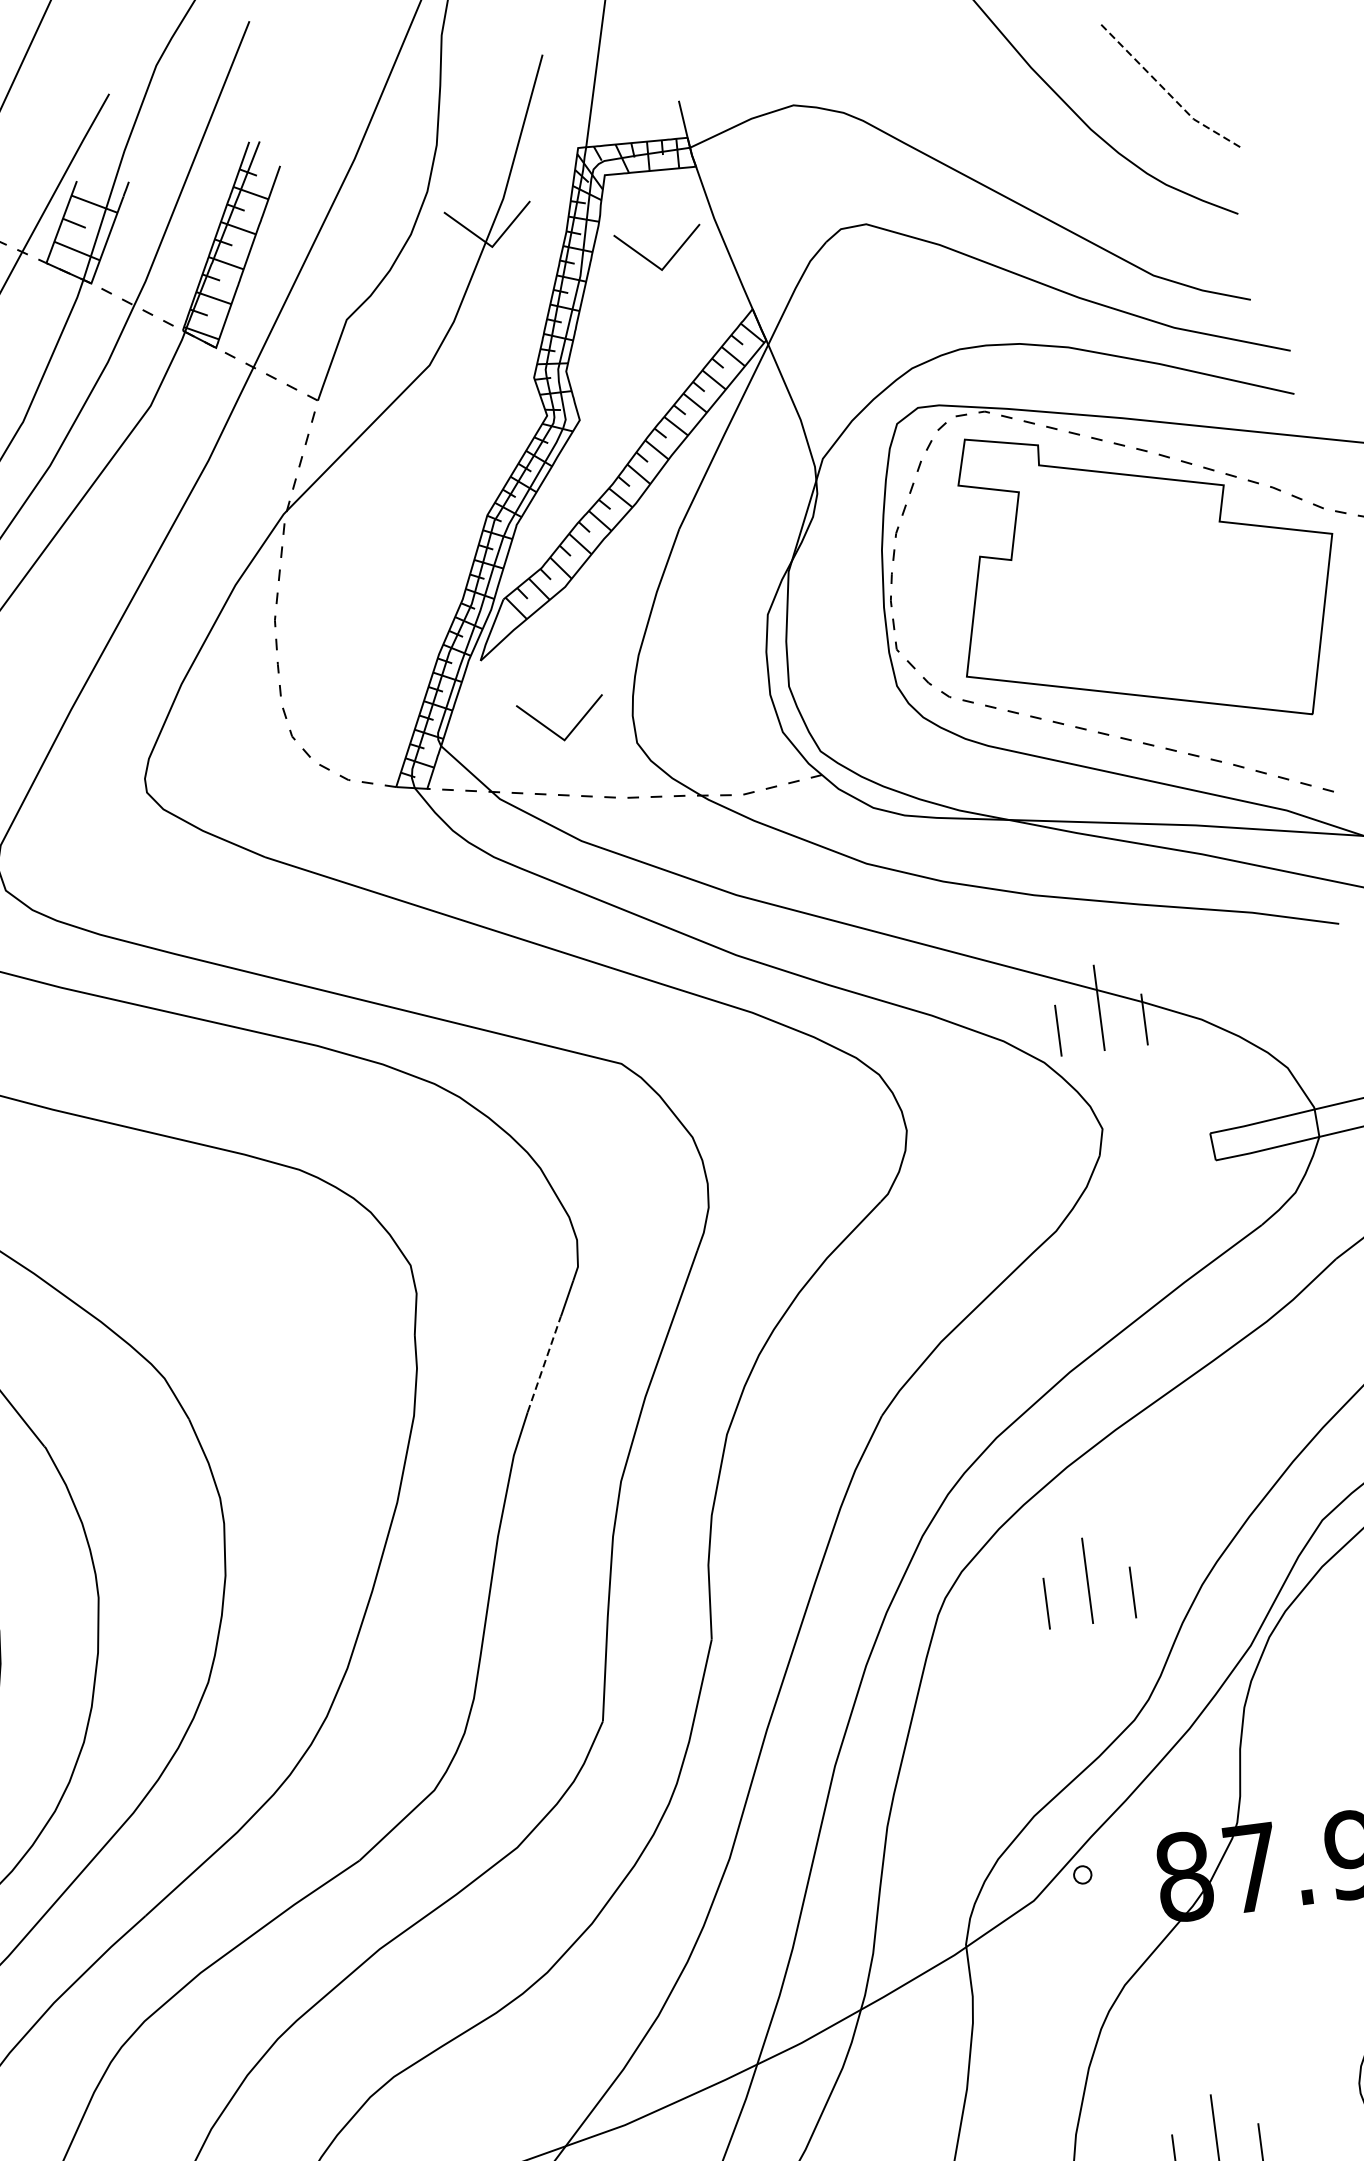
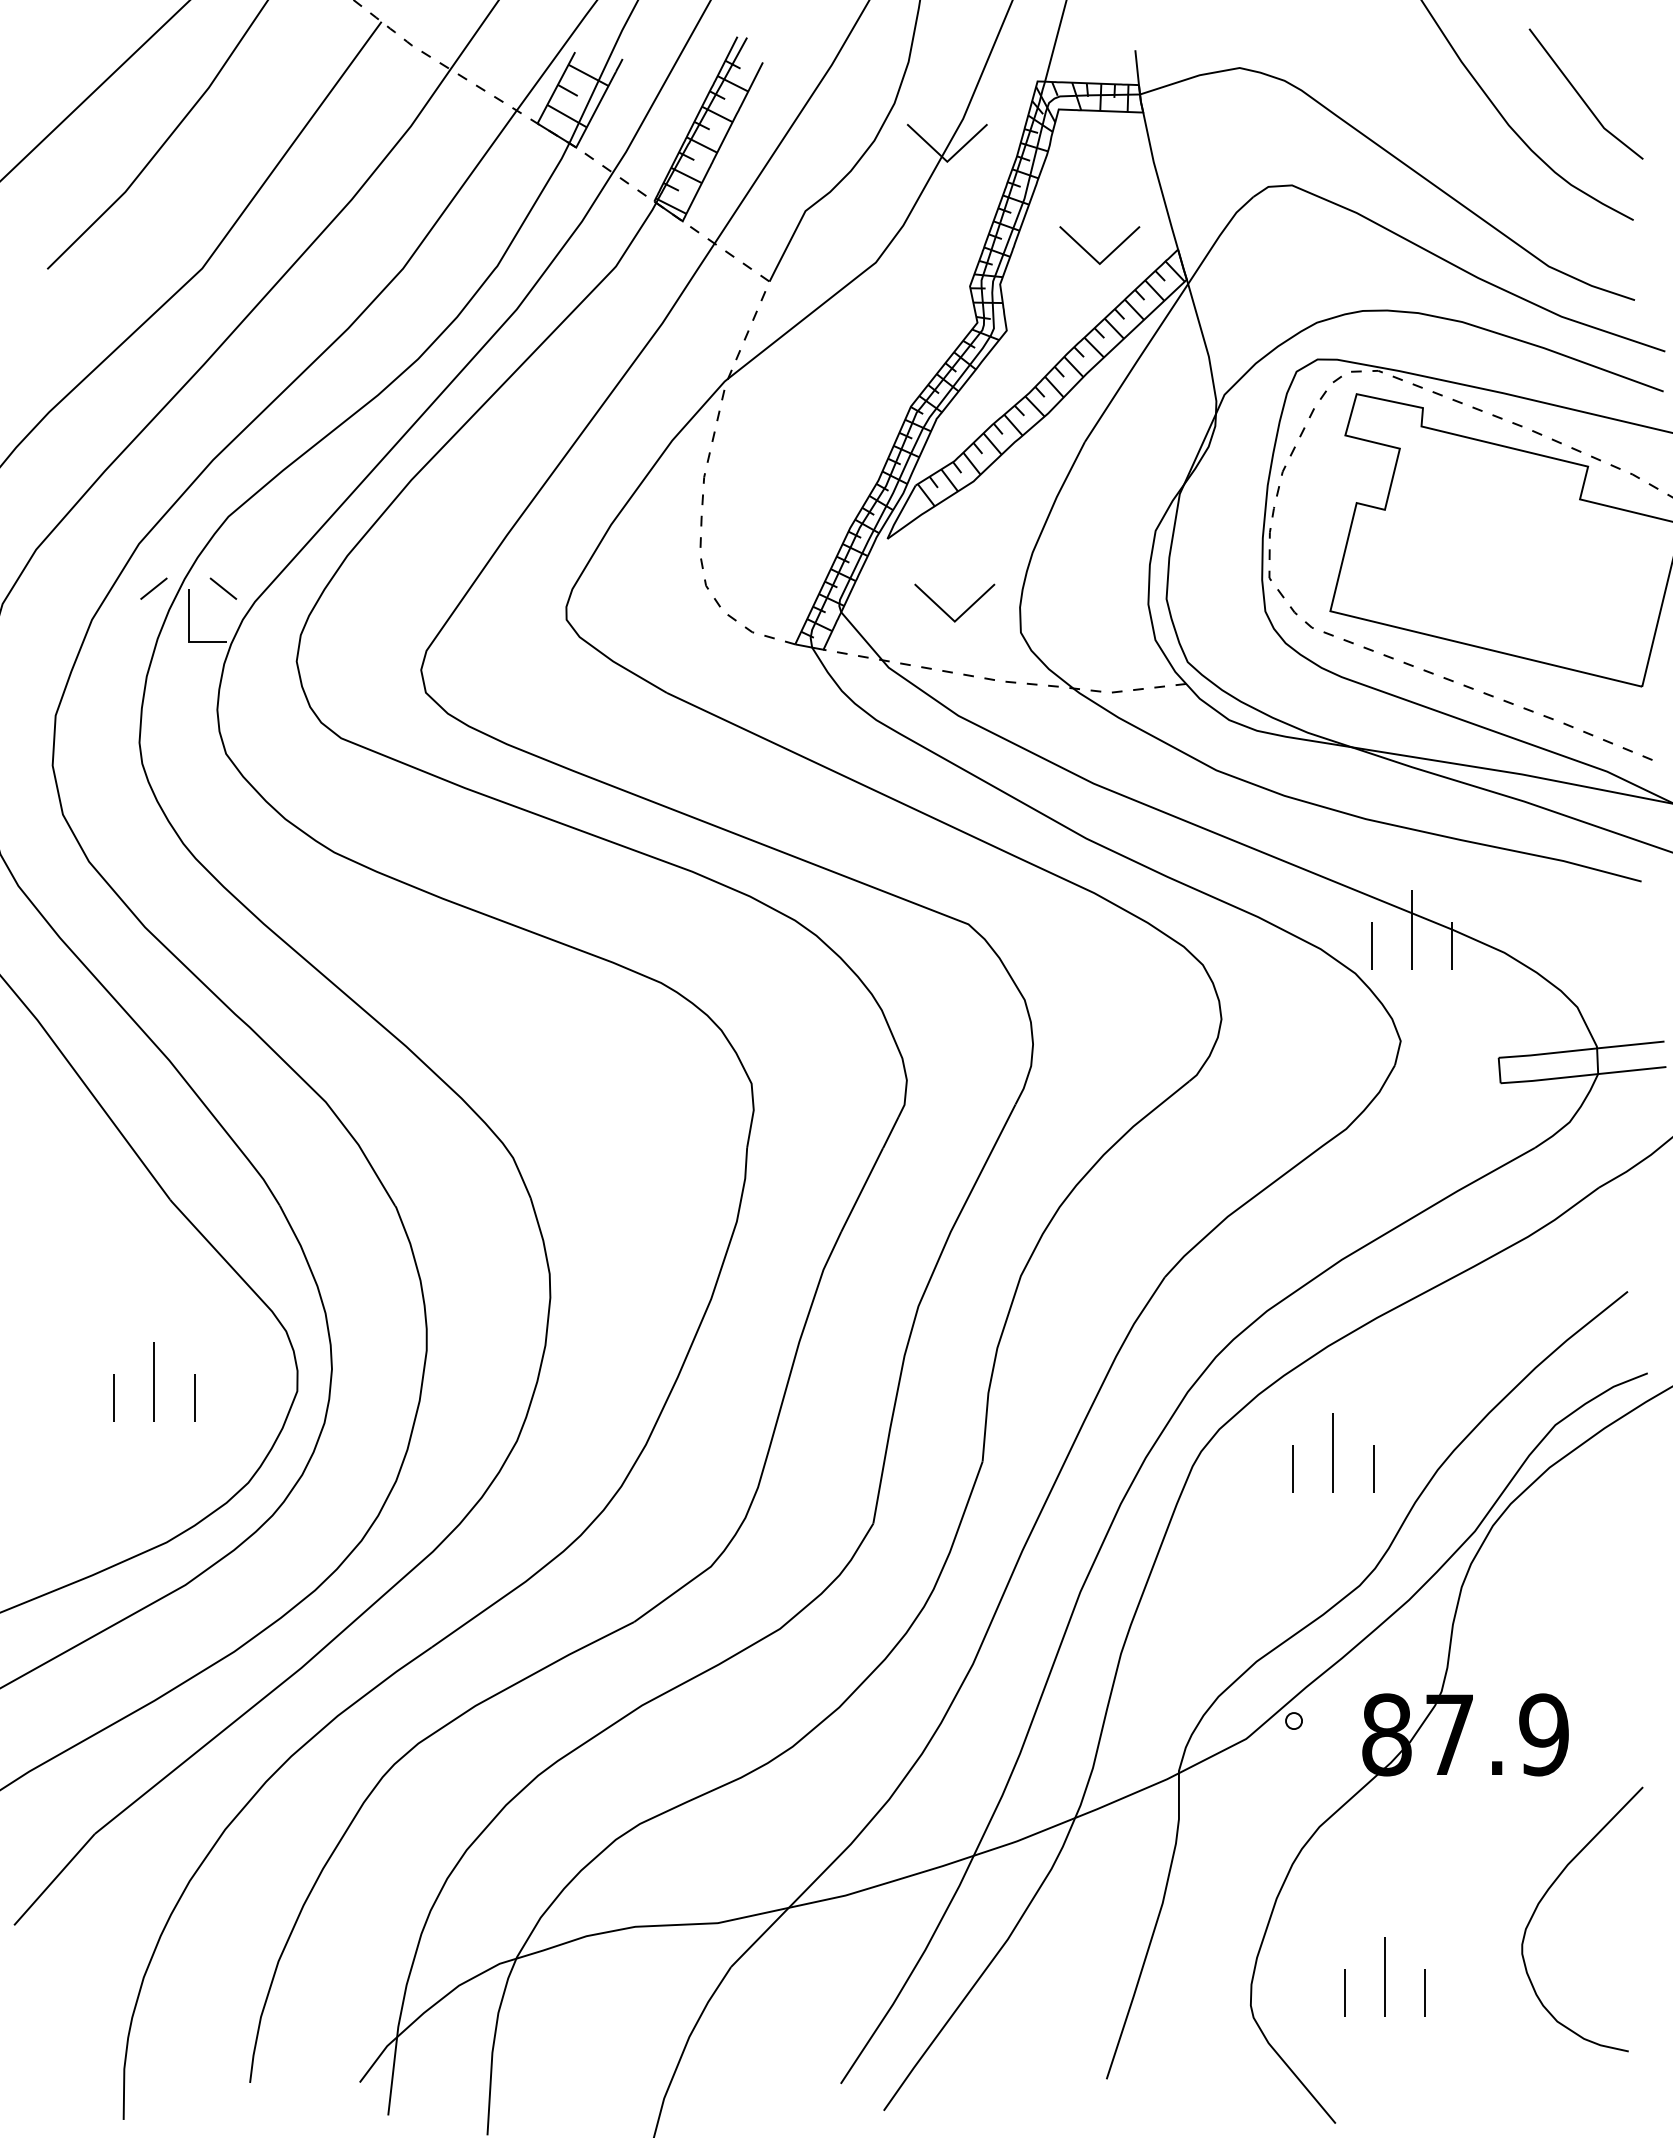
line: (1166, 90) -> (1582, 98), dashed -> solid
part: (650, 260) -> (1090, 253), moved
line: (544, 1364) -> (862, 1190), dashed -> solid

